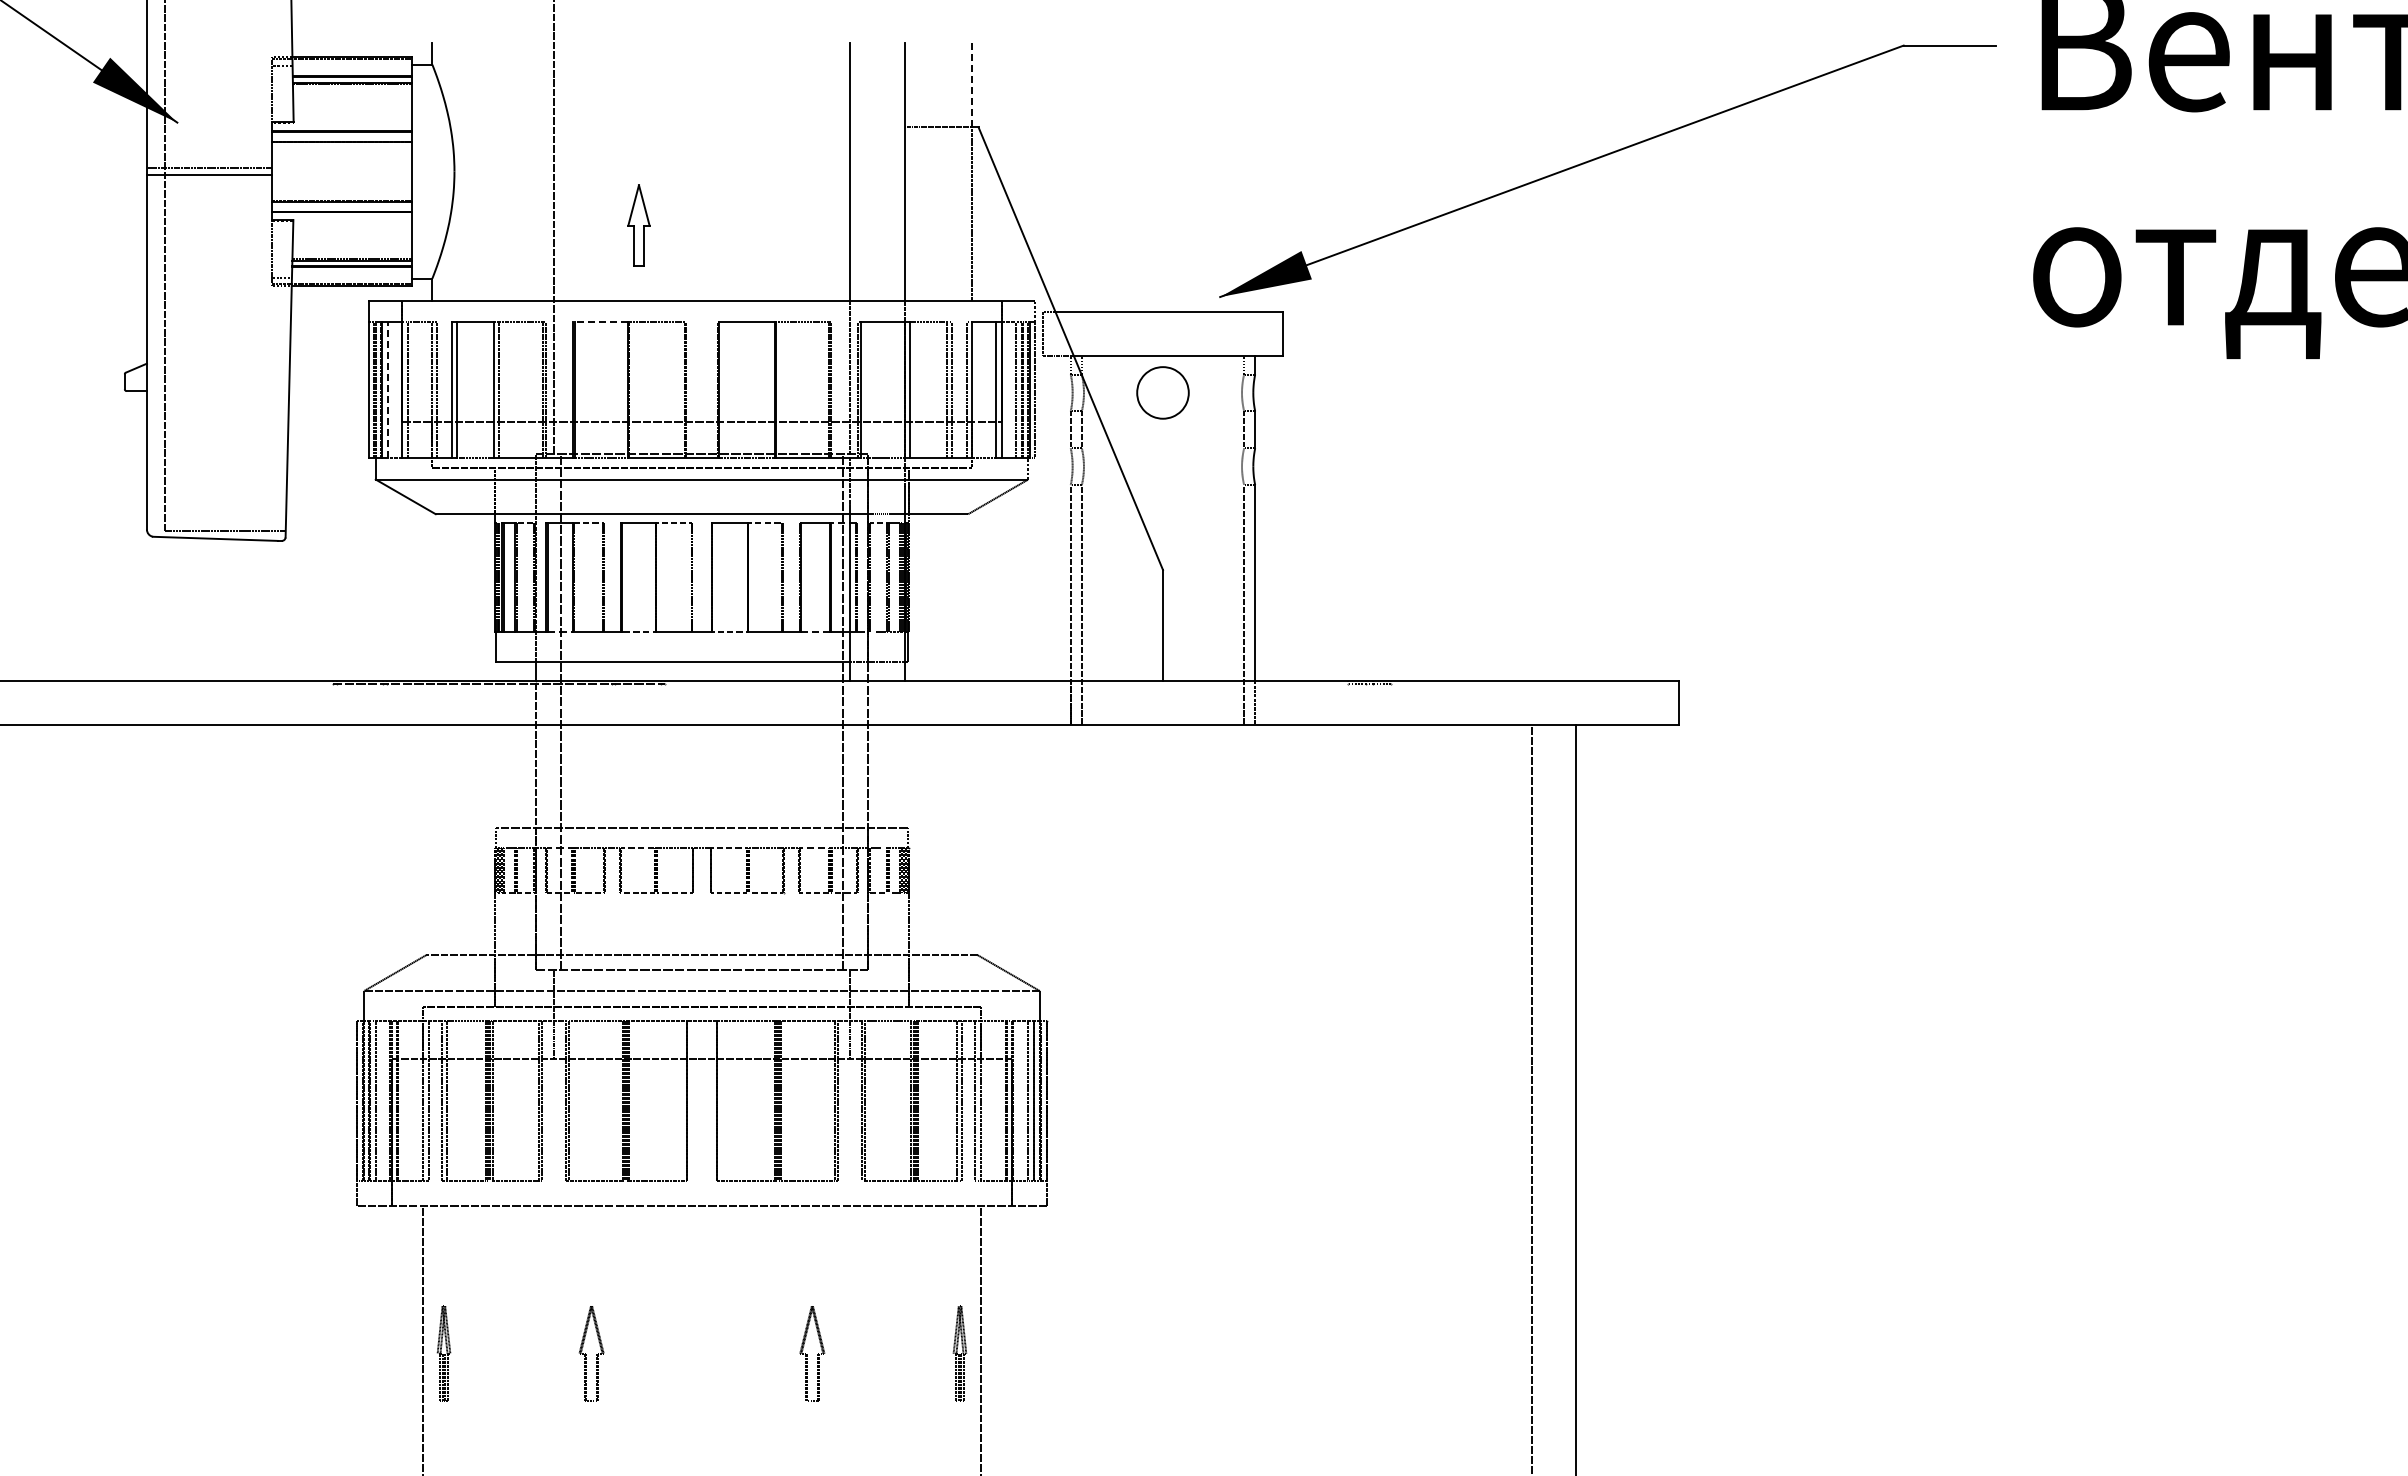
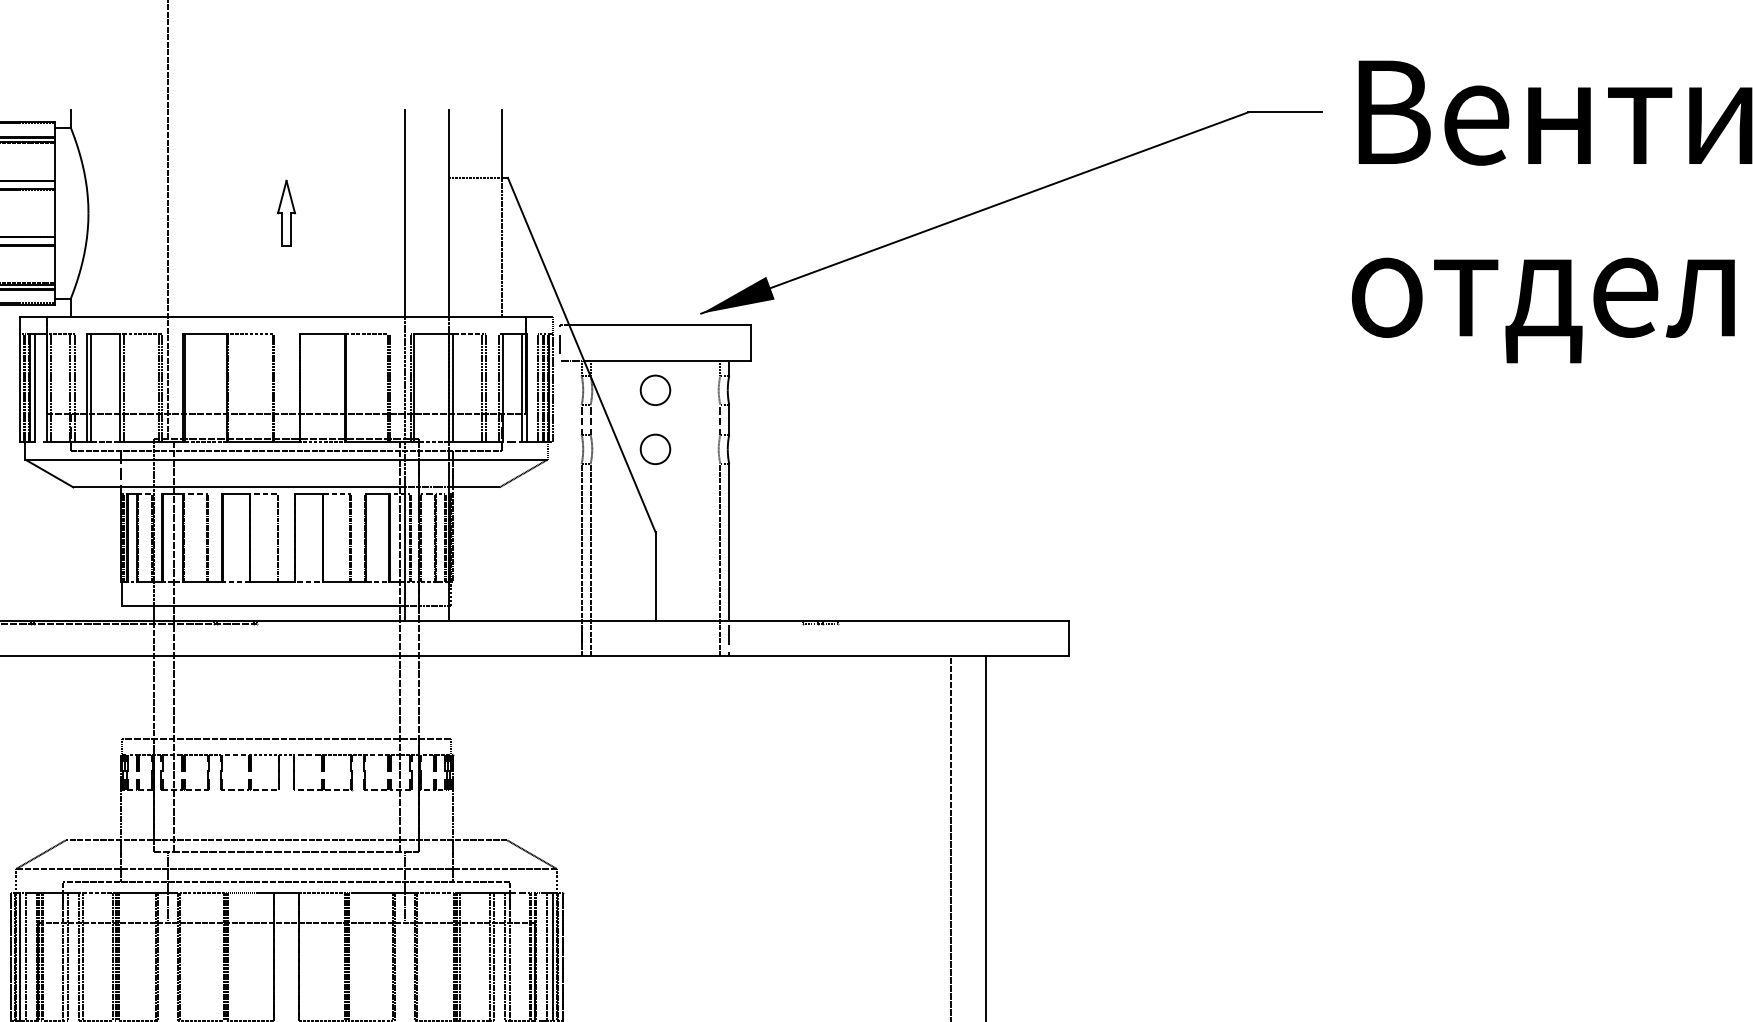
line: (971, 84) -> (502, 143), dashed -> solid
part: (638, 225) -> (286, 213), moved
line: (600, 322) -> (205, 333), dashed -> solid
line: (387, 390) -> (34, 388), dashed -> solid
part: (1162, 392) -> (655, 390), size x0.71
part: (1162, 466) -> (655, 449), added

